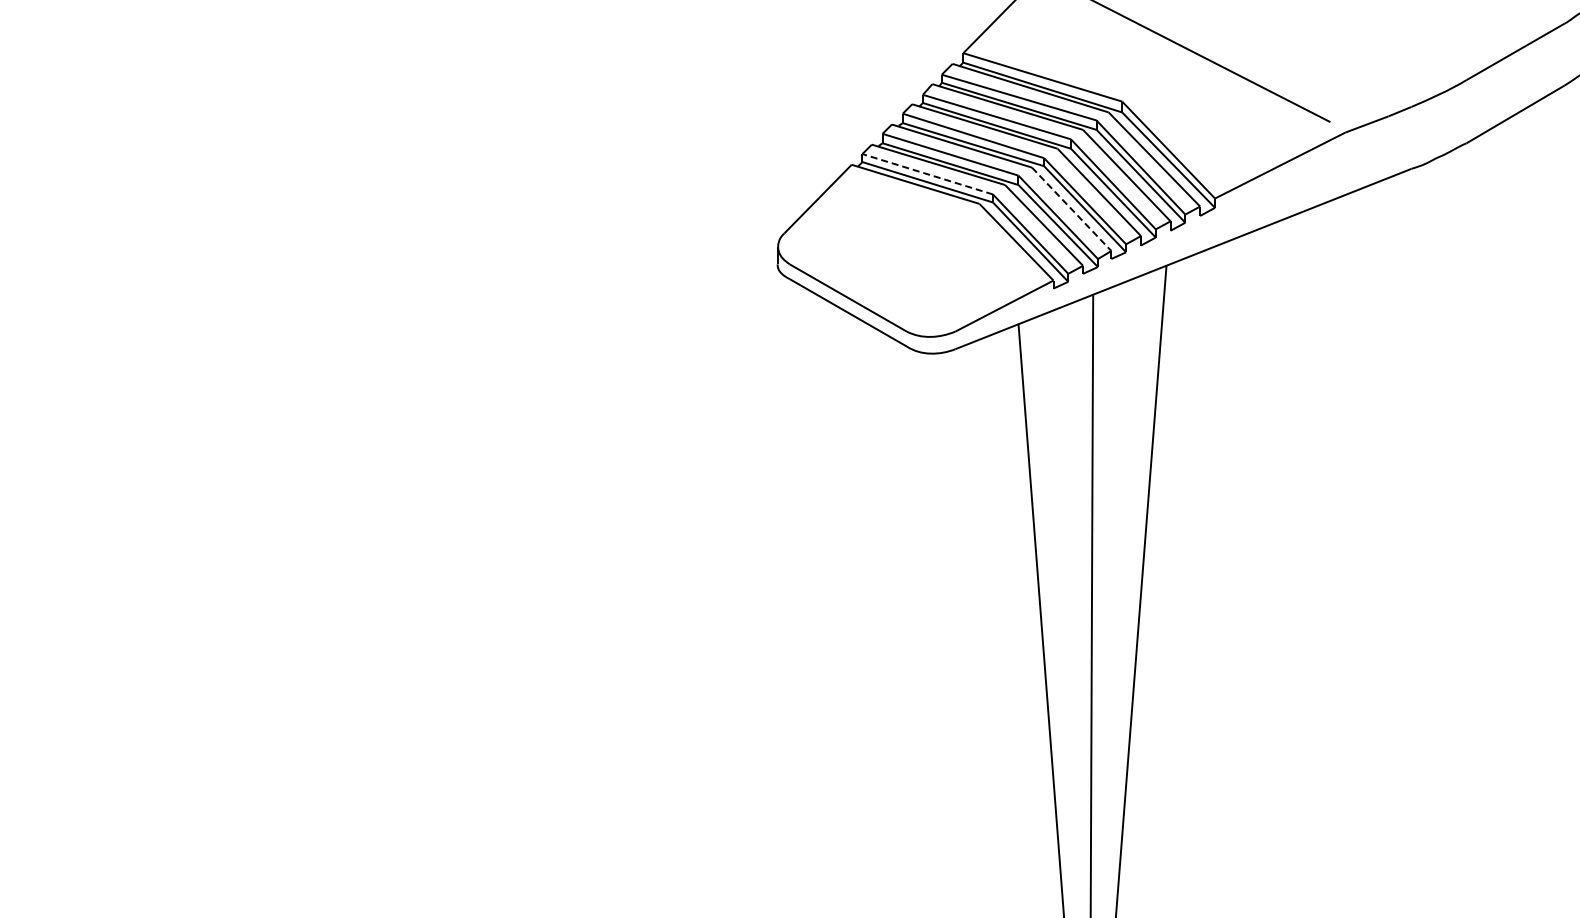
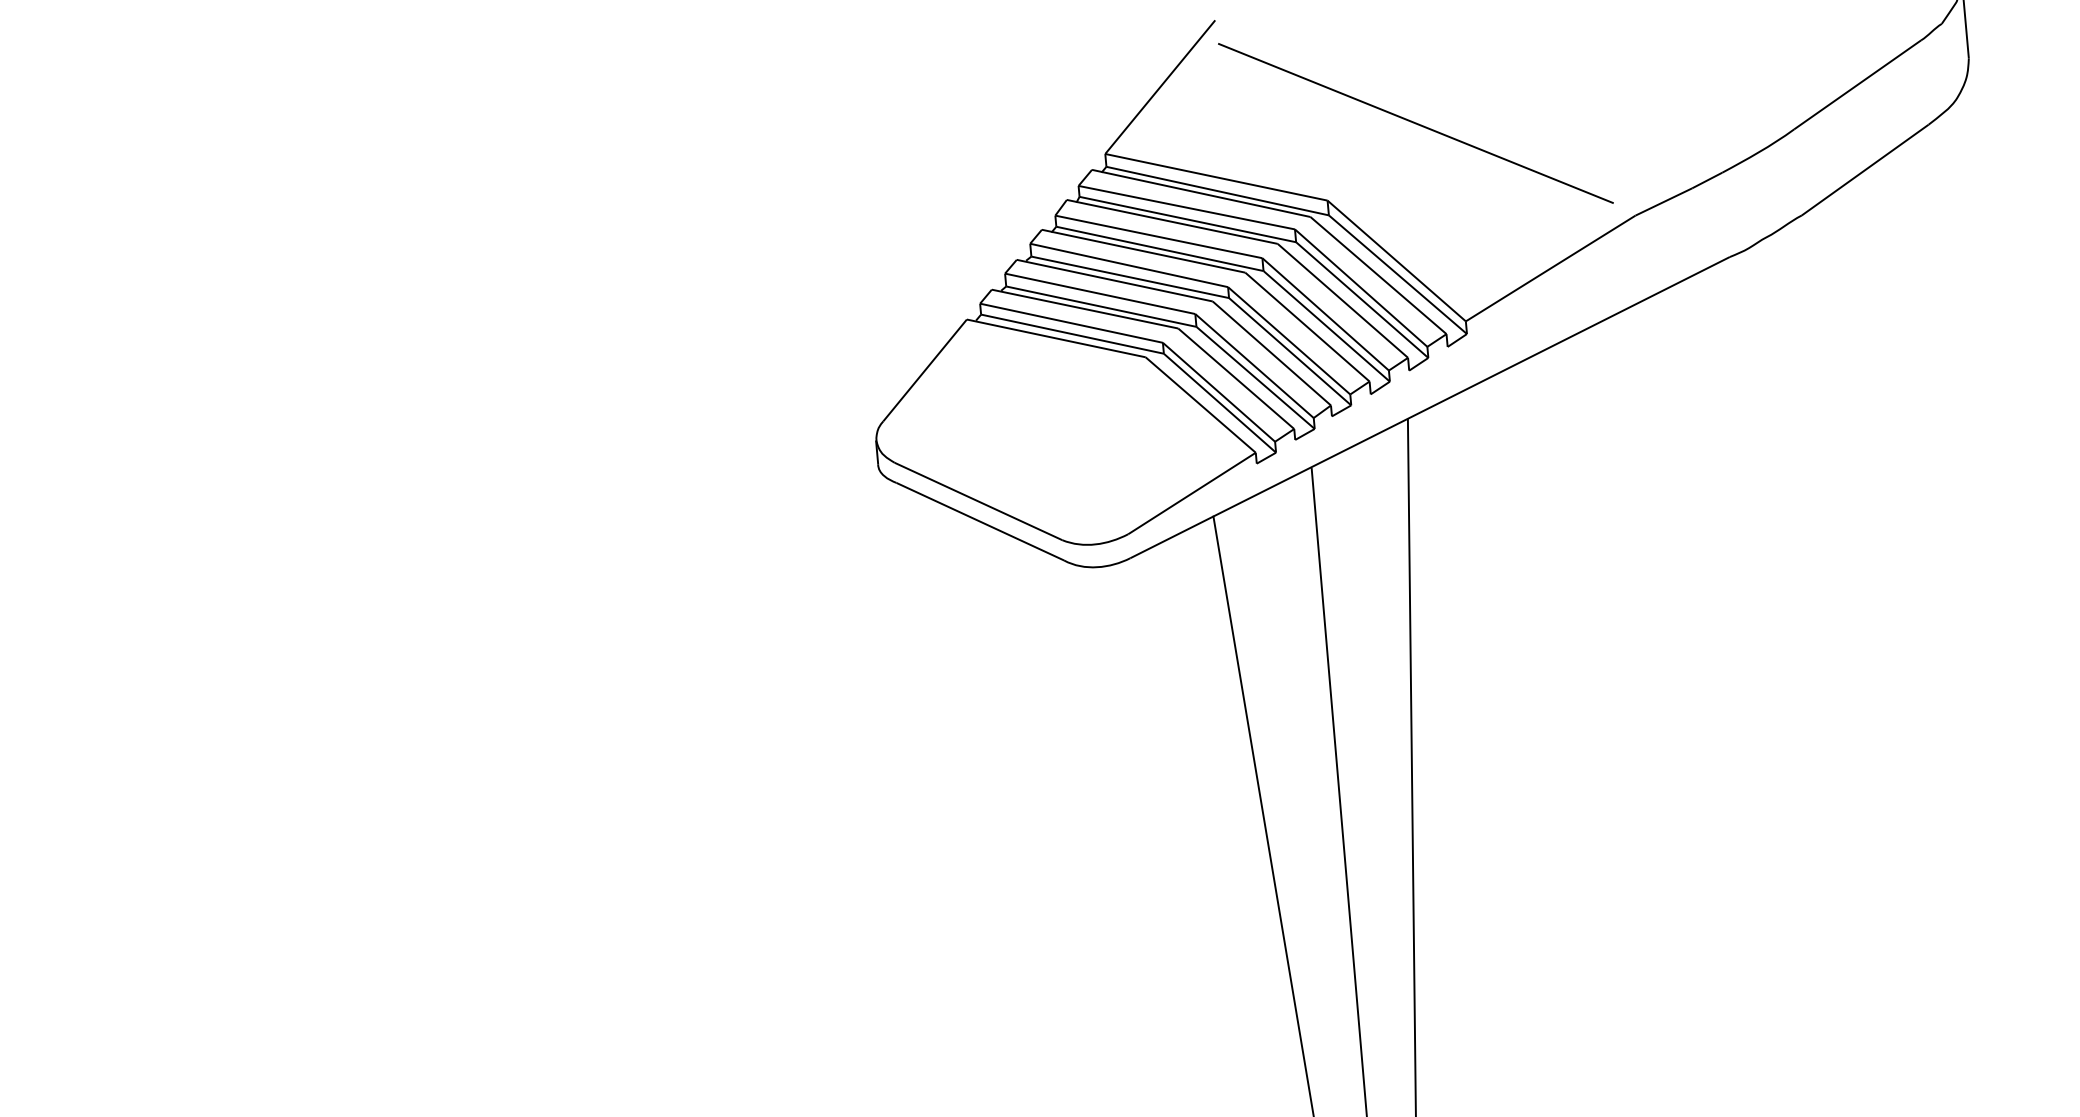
line: (927, 174) -> (1071, 323), dashed -> solid
line: (1071, 209) -> (1271, 353), dashed -> solid

